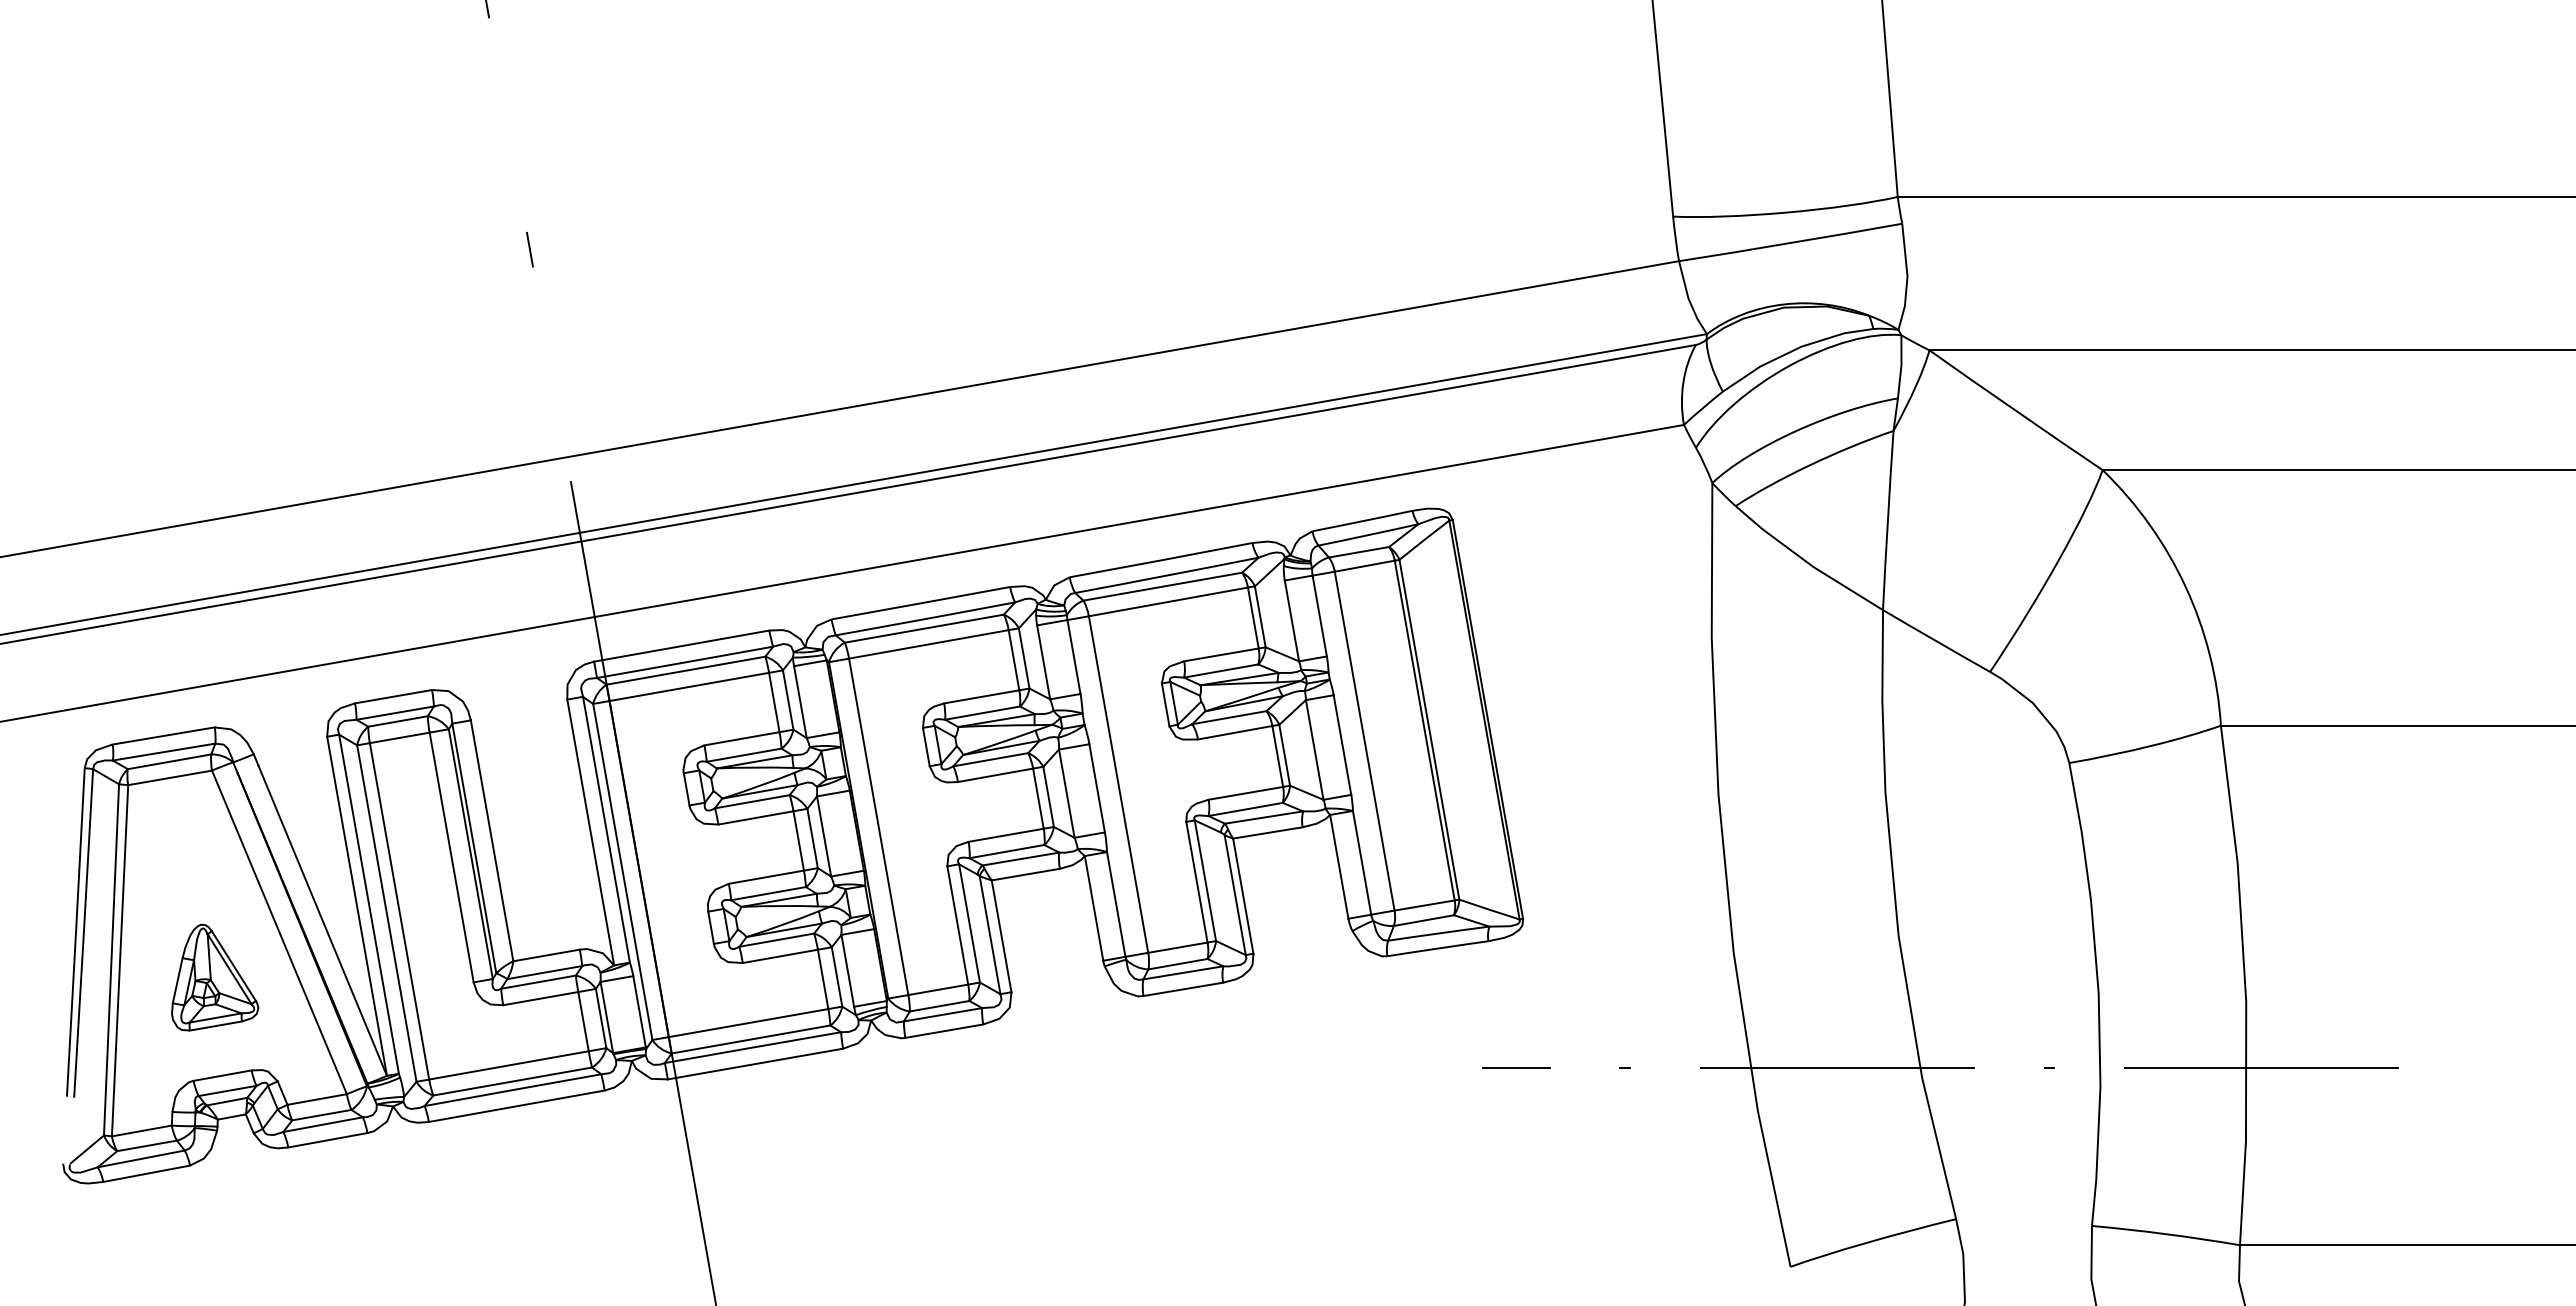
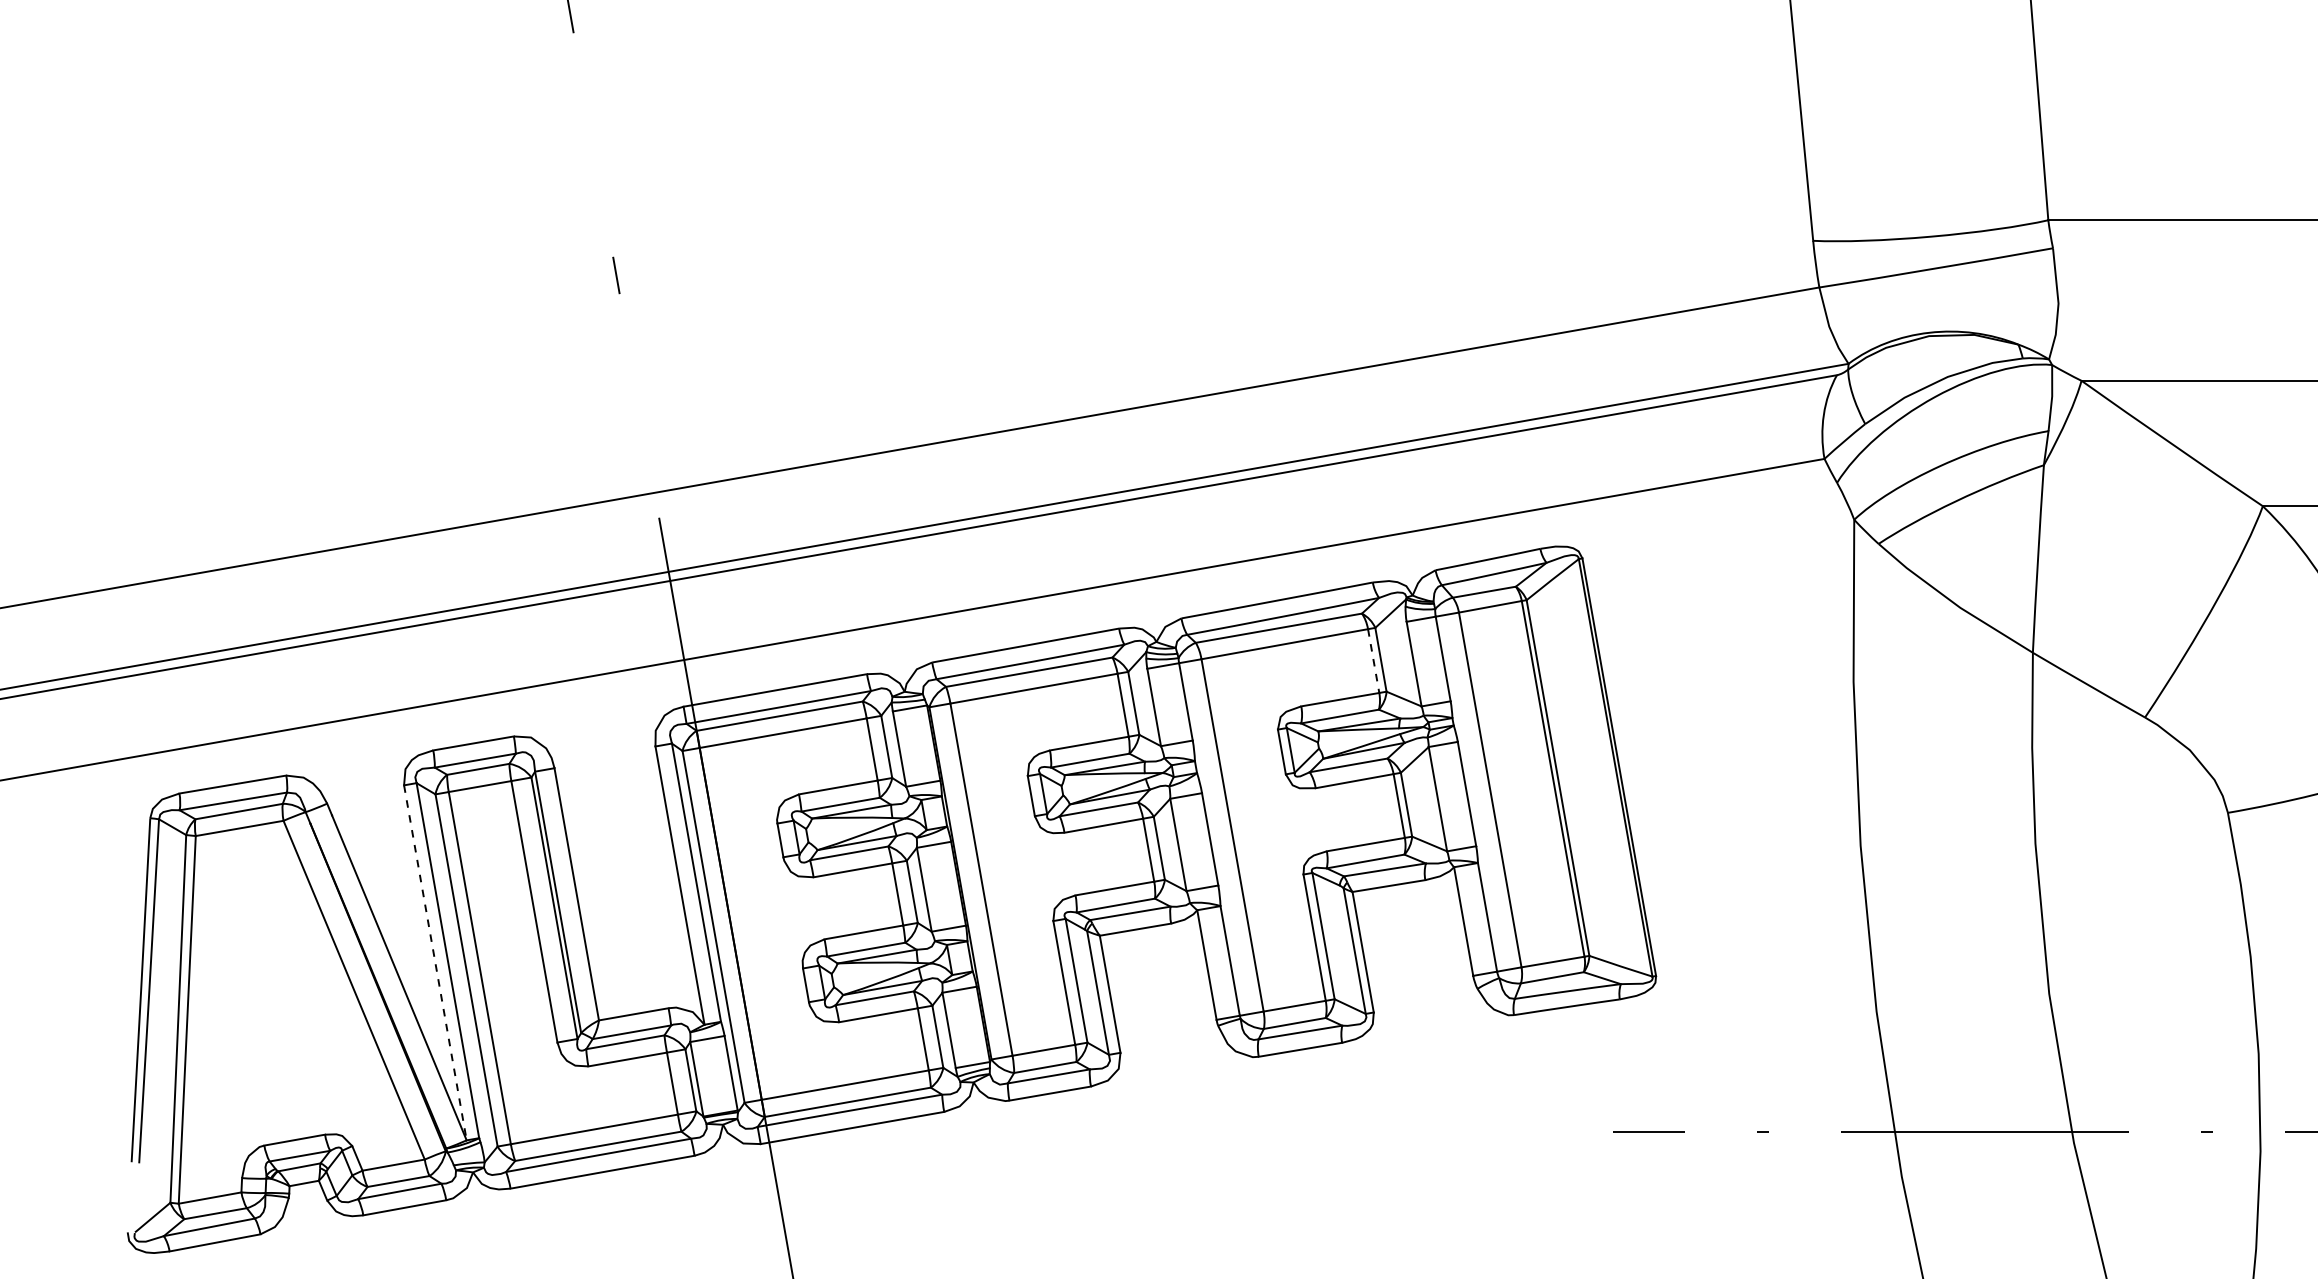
line: (1253, 618) -> (1373, 661), solid -> dashed
line: (357, 906) -> (435, 963), solid -> dashed
part: (215, 977) -> (287, 1037), removed

